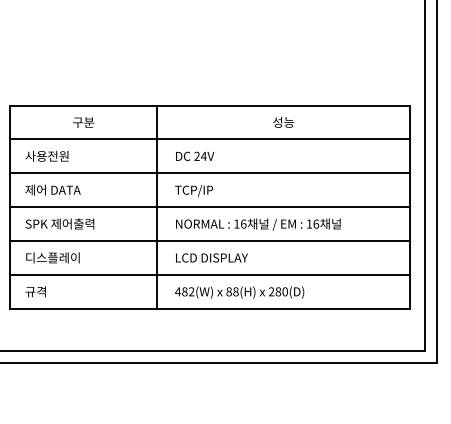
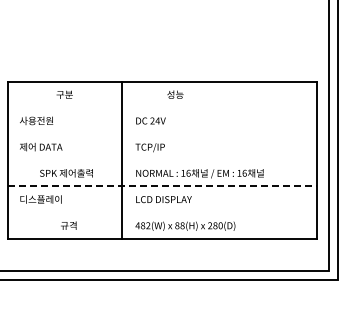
text: (283, 122) -> (175, 94), moved
line: (209, 138) -> (162, 107), removed
line: (209, 173) -> (162, 134), removed
line: (209, 207) -> (162, 160), removed
text: (60, 224) -> (66, 173), moved
line: (209, 241) -> (162, 186), solid -> dashed
line: (209, 274) -> (162, 212), removed
text: (35, 291) -> (68, 225), moved

